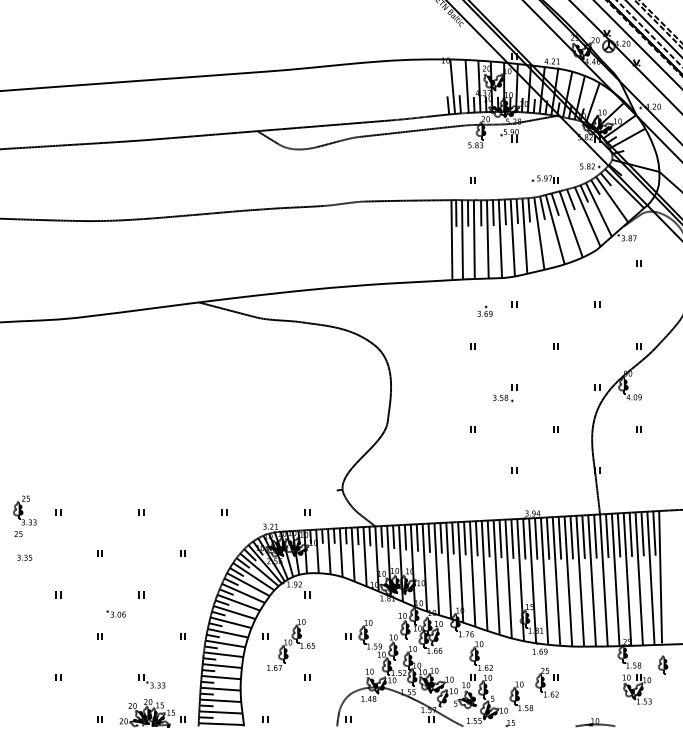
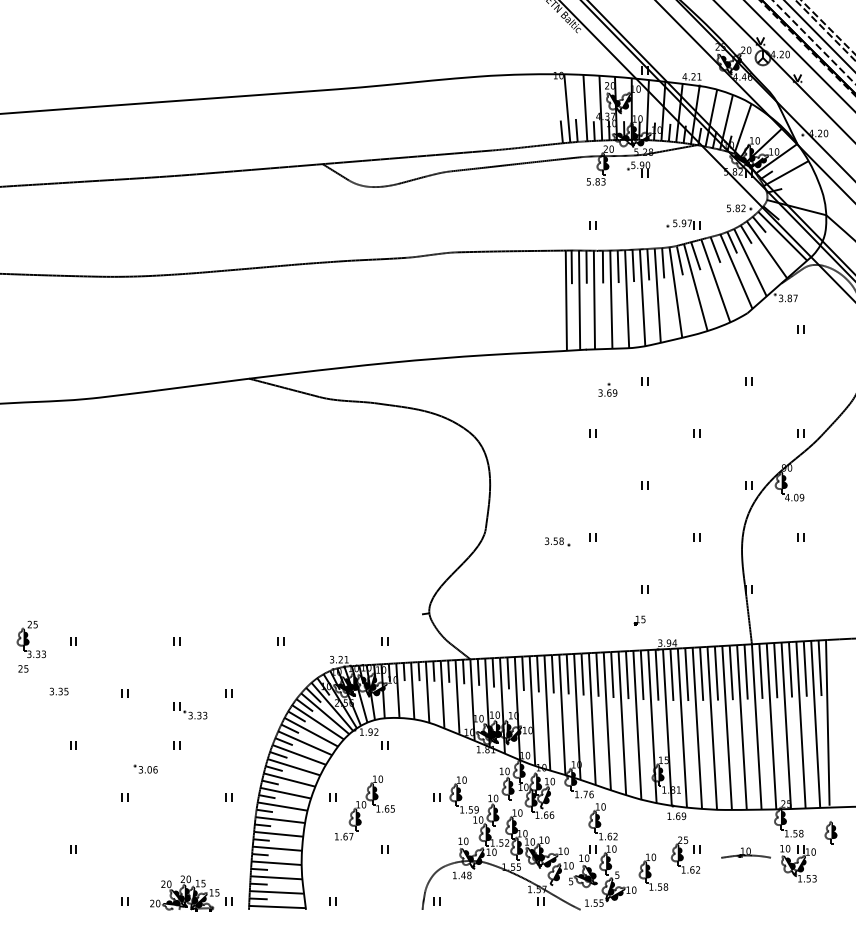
part: (503, 398) -> (557, 541), moved
text: (24, 557) -> (58, 691), moved
part: (151, 681) -> (190, 710), moved
part: (594, 722) -> (745, 852), moved
part: (510, 723) -> (639, 620), moved

